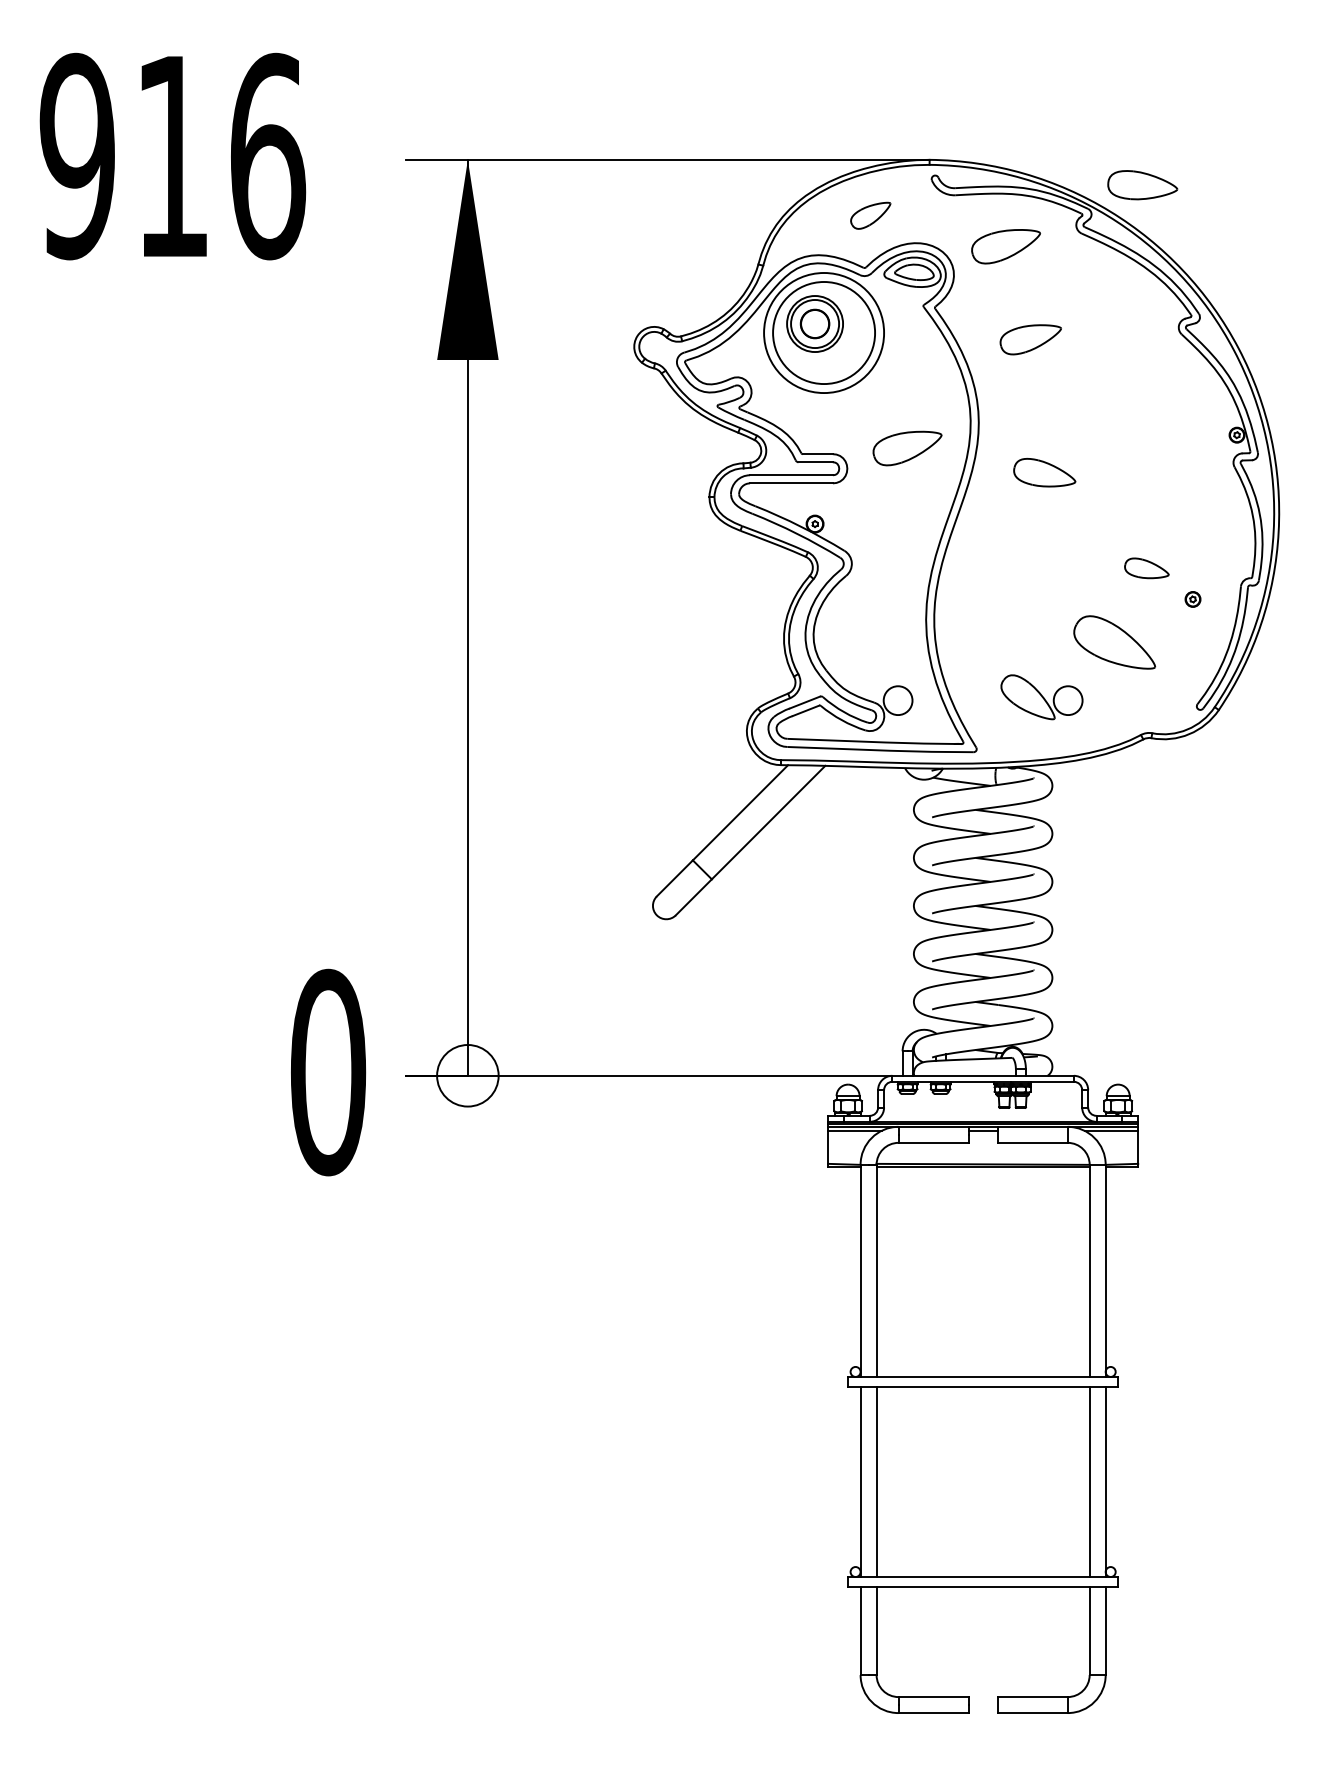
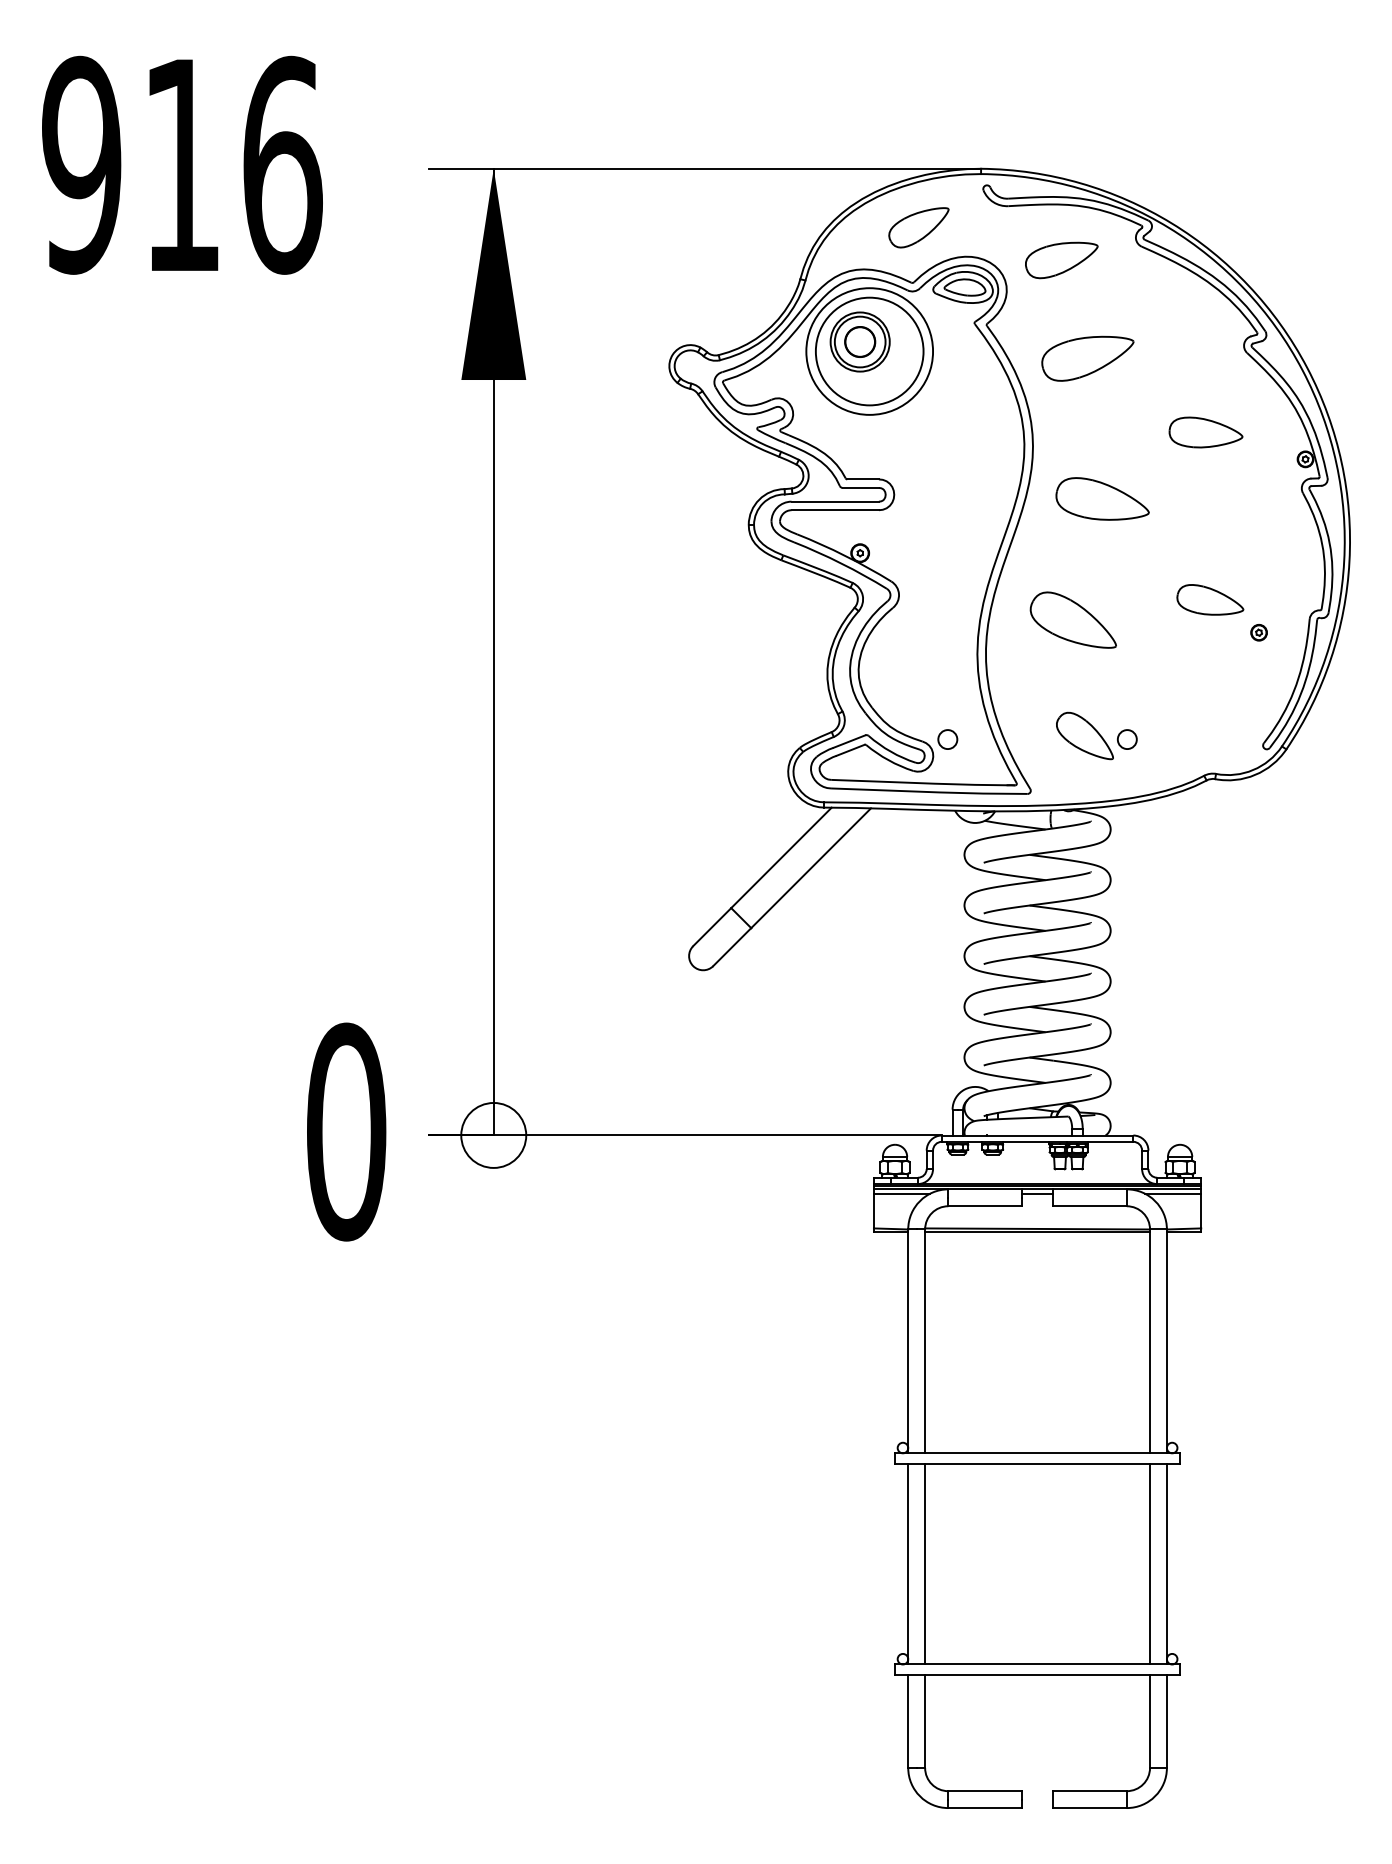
part: (1142, 185) -> (1205, 432), moved
part: (870, 215) -> (918, 227), size x1.43
part: (1030, 339) -> (1087, 358), size x1.43
part: (907, 448) -> (957, 473), removed
part: (1044, 472) -> (1102, 498), size x1.43
part: (1146, 567) -> (1210, 599), size x1.43
part: (1113, 641) -> (1072, 619), moved
circle: (897, 700) -> (947, 739), size x0.62
circle: (1067, 700) -> (1126, 739), size x0.62

